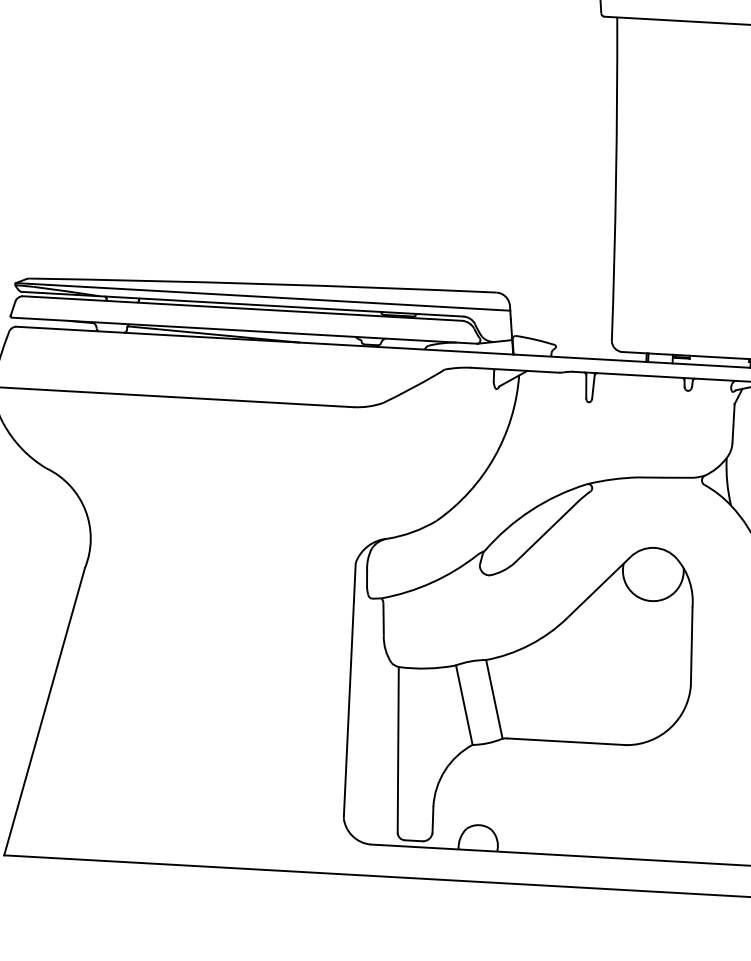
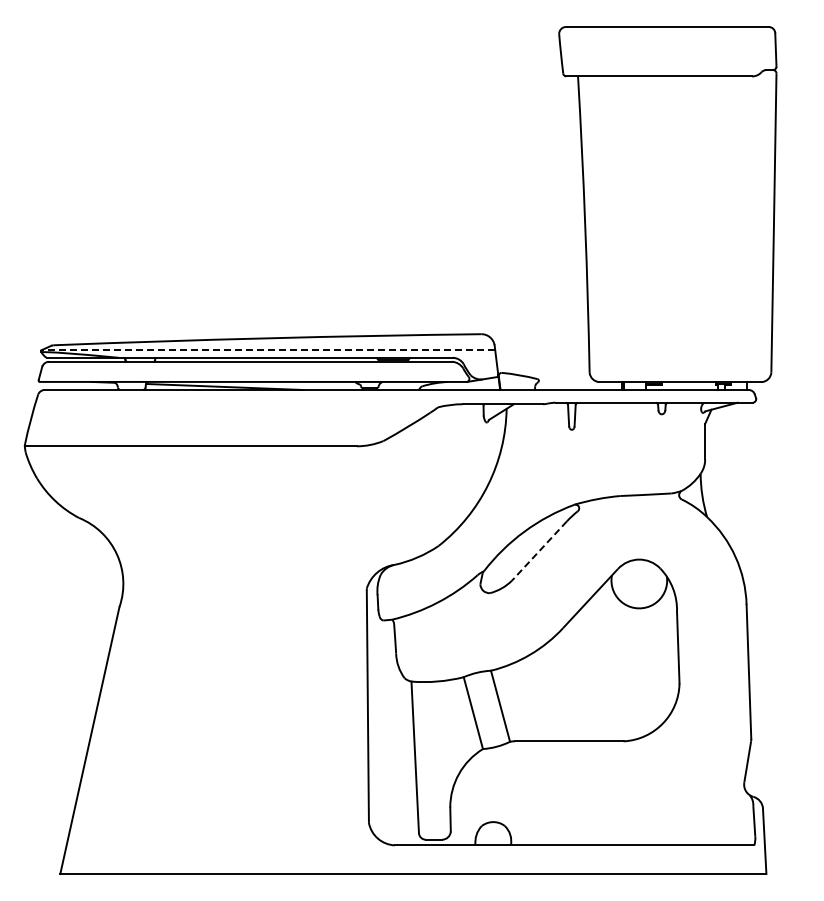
line: (263, 297) -> (268, 350), solid -> dashed
line: (546, 532) -> (539, 551), solid -> dashed

